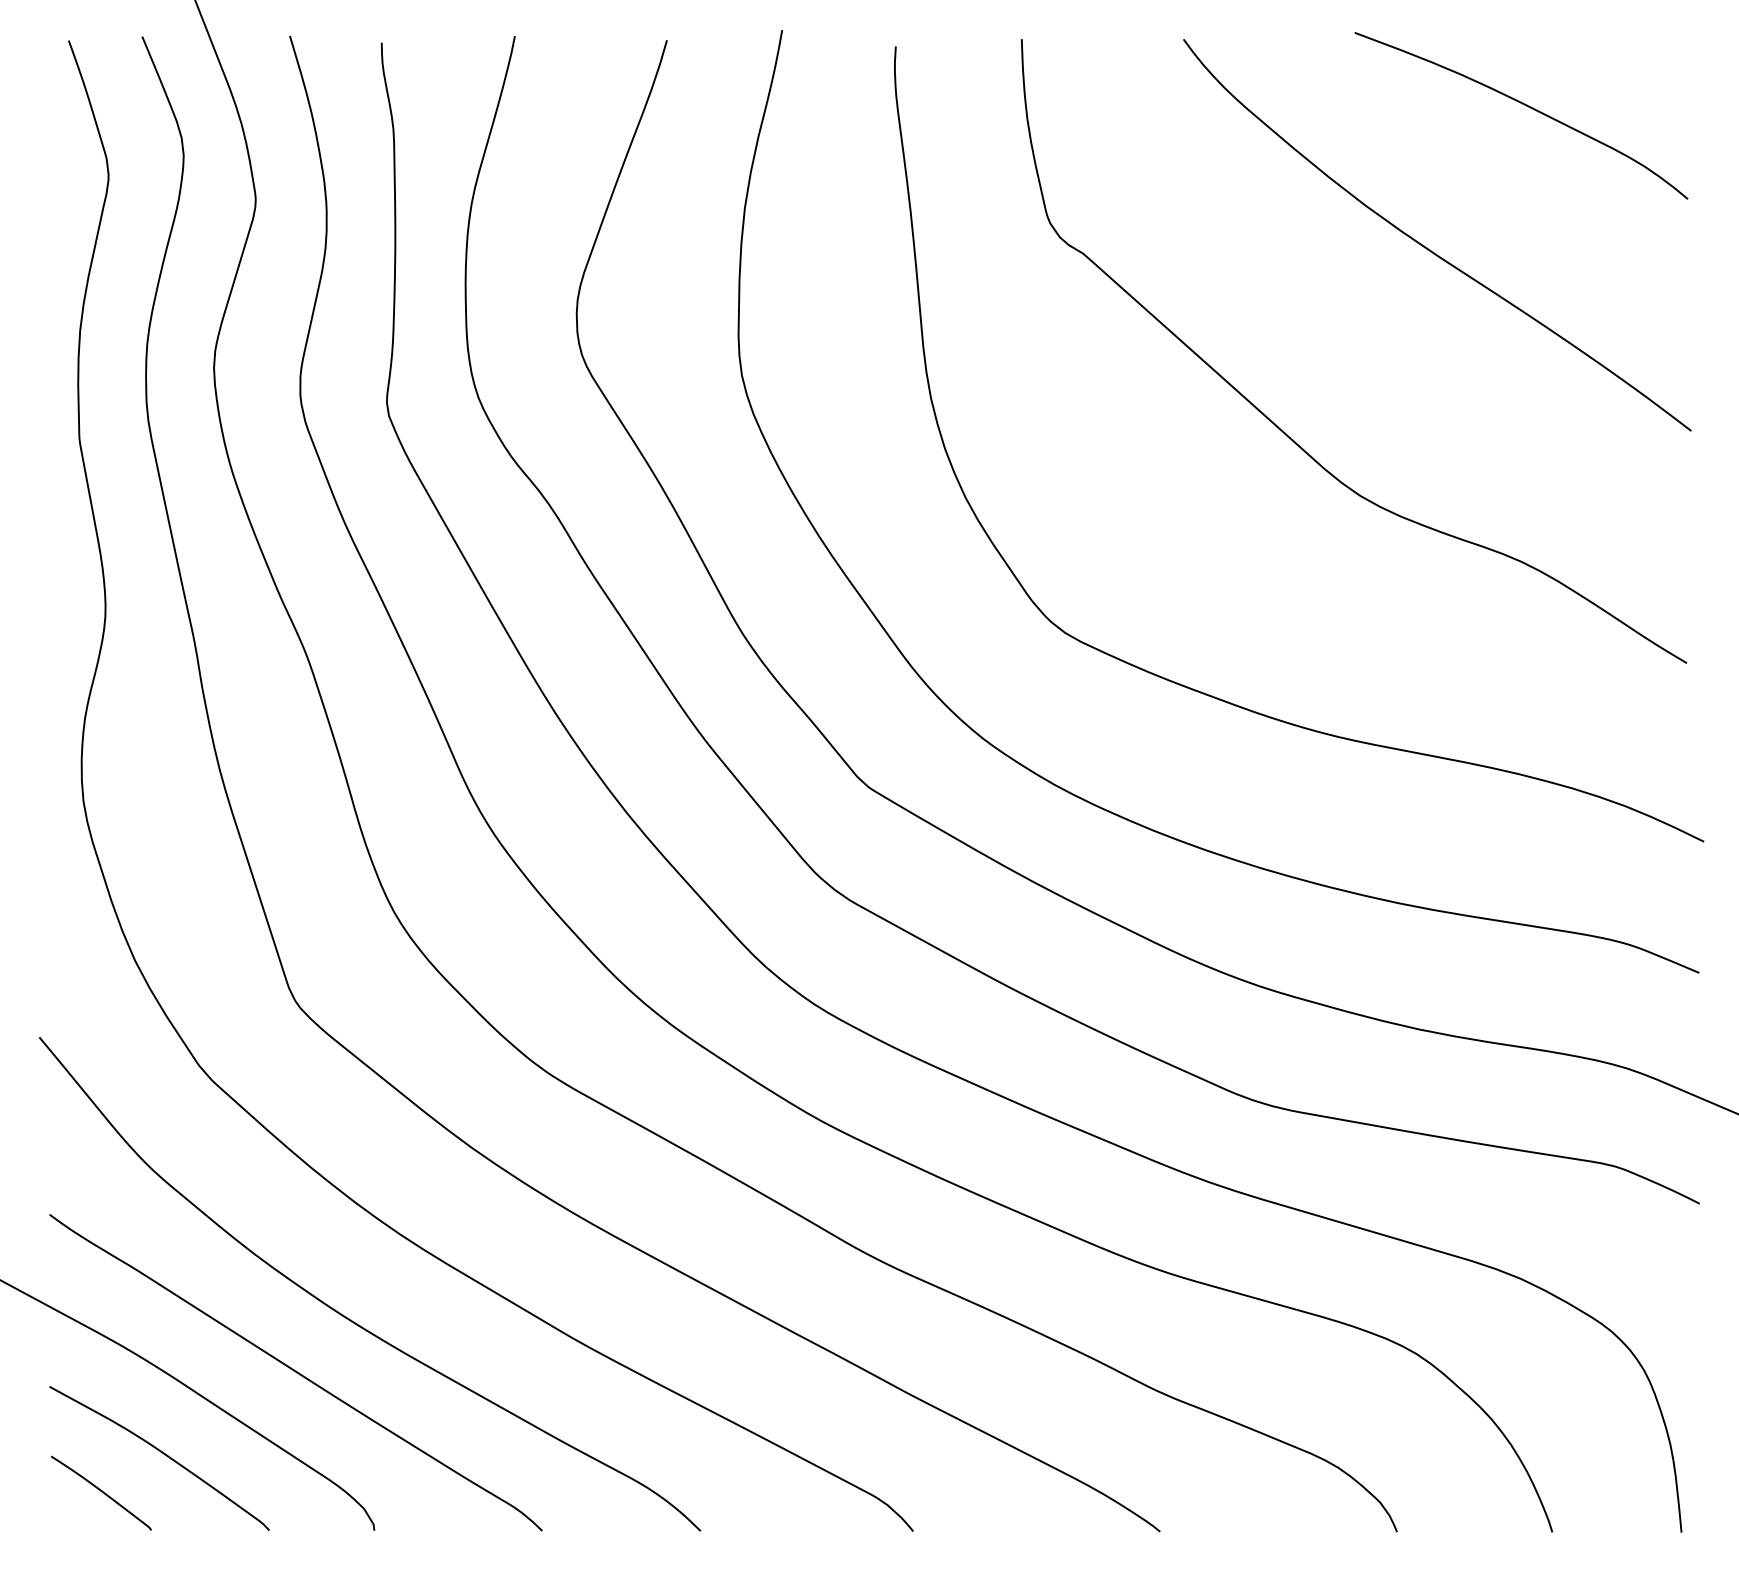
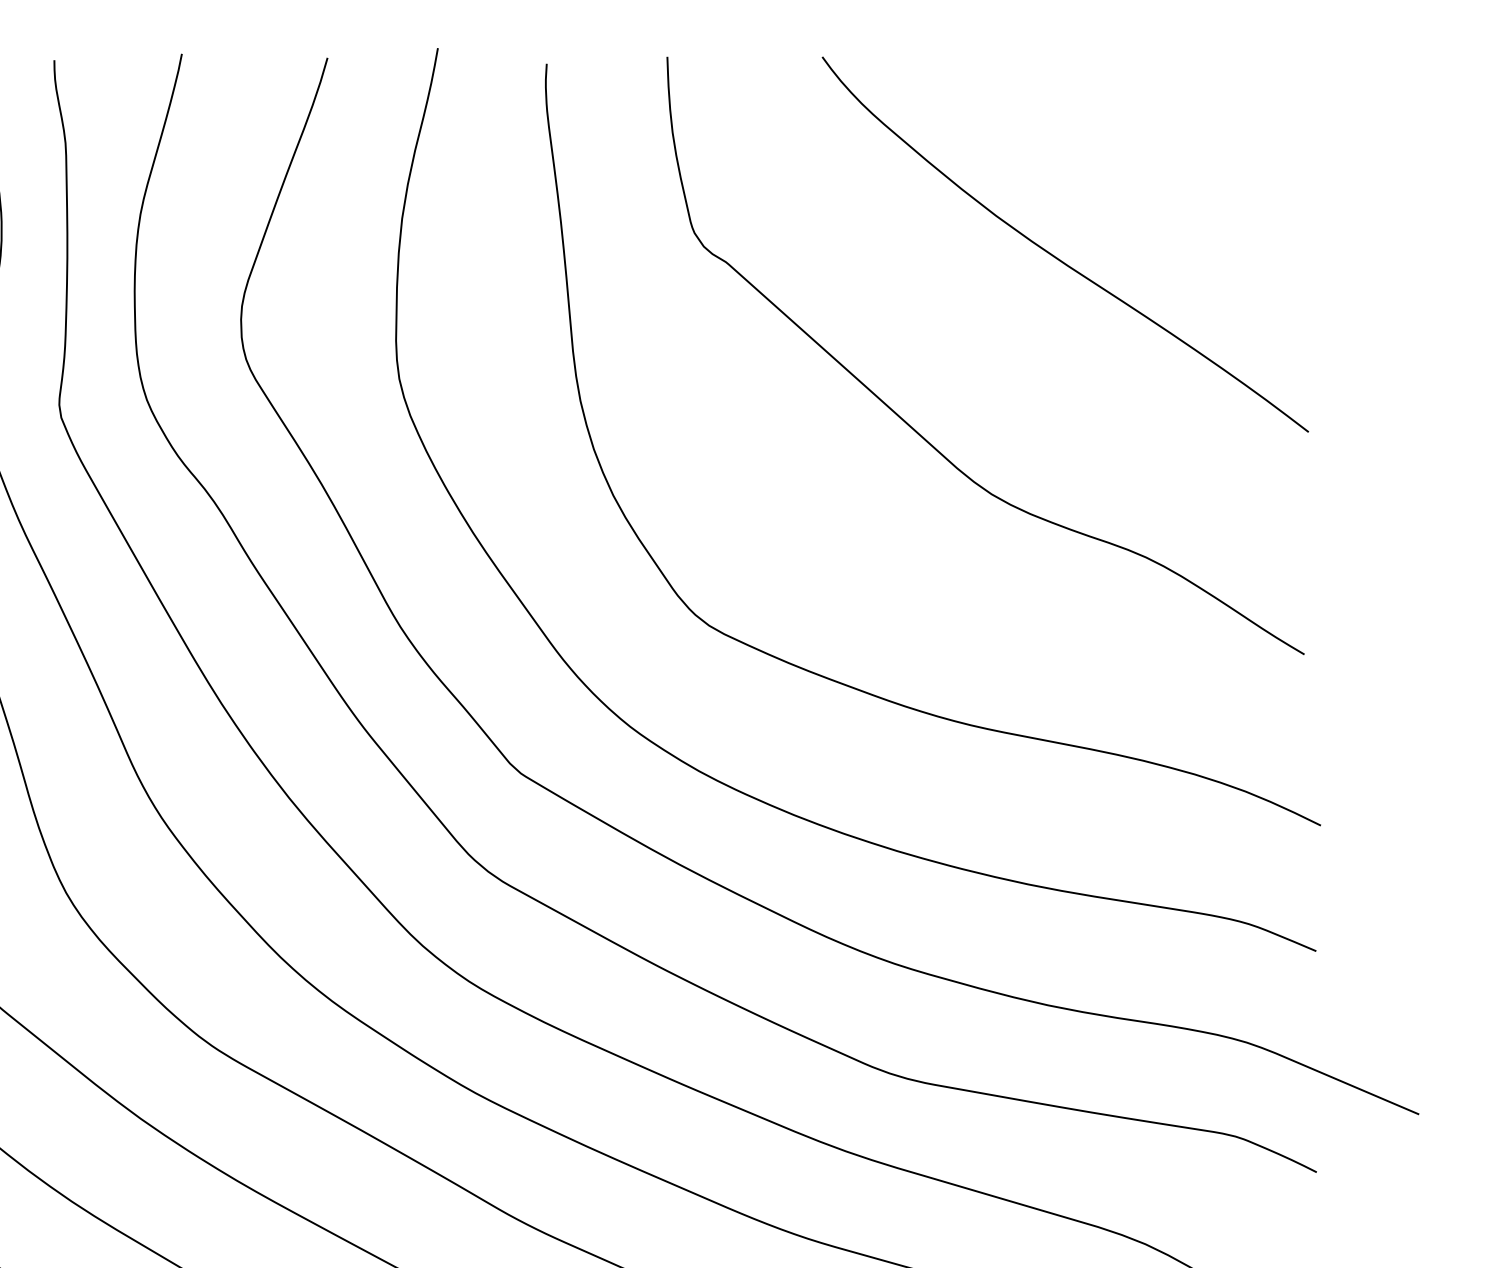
curve: (1526, 106) -> (1150, 121), removed

